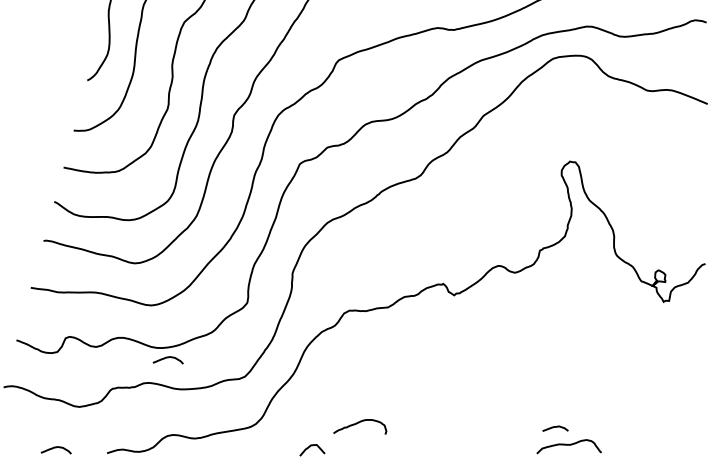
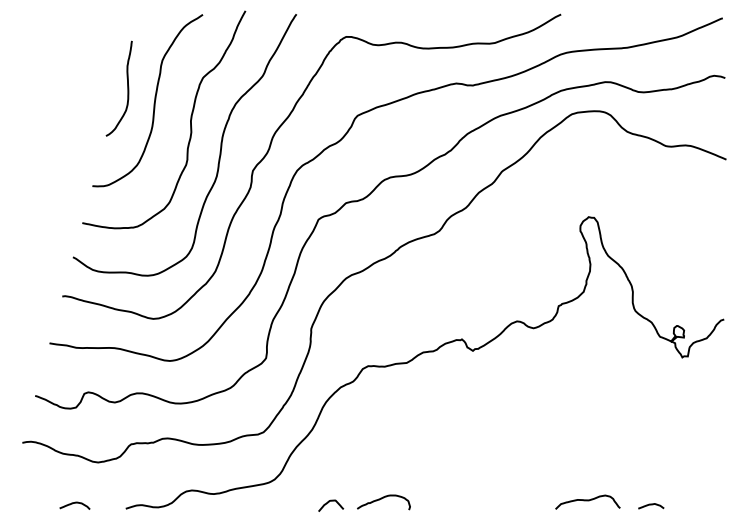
curve: (167, 357) -> (186, 413), removed
curve: (357, 423) -> (381, 499), moved
curve: (555, 427) -> (651, 505), moved

